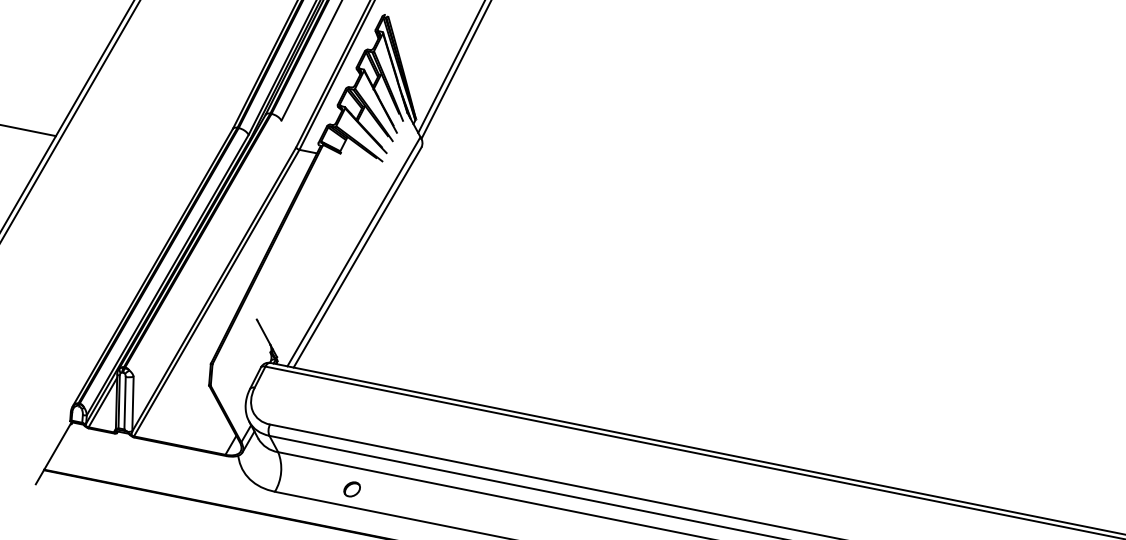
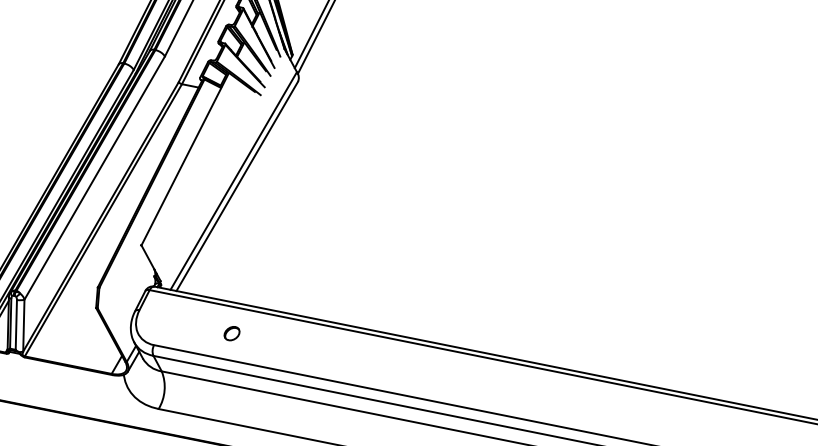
line: (302, 228) -> (184, 158), added
line: (207, 248) -> (94, 177), added
part: (351, 489) -> (231, 333), moved

